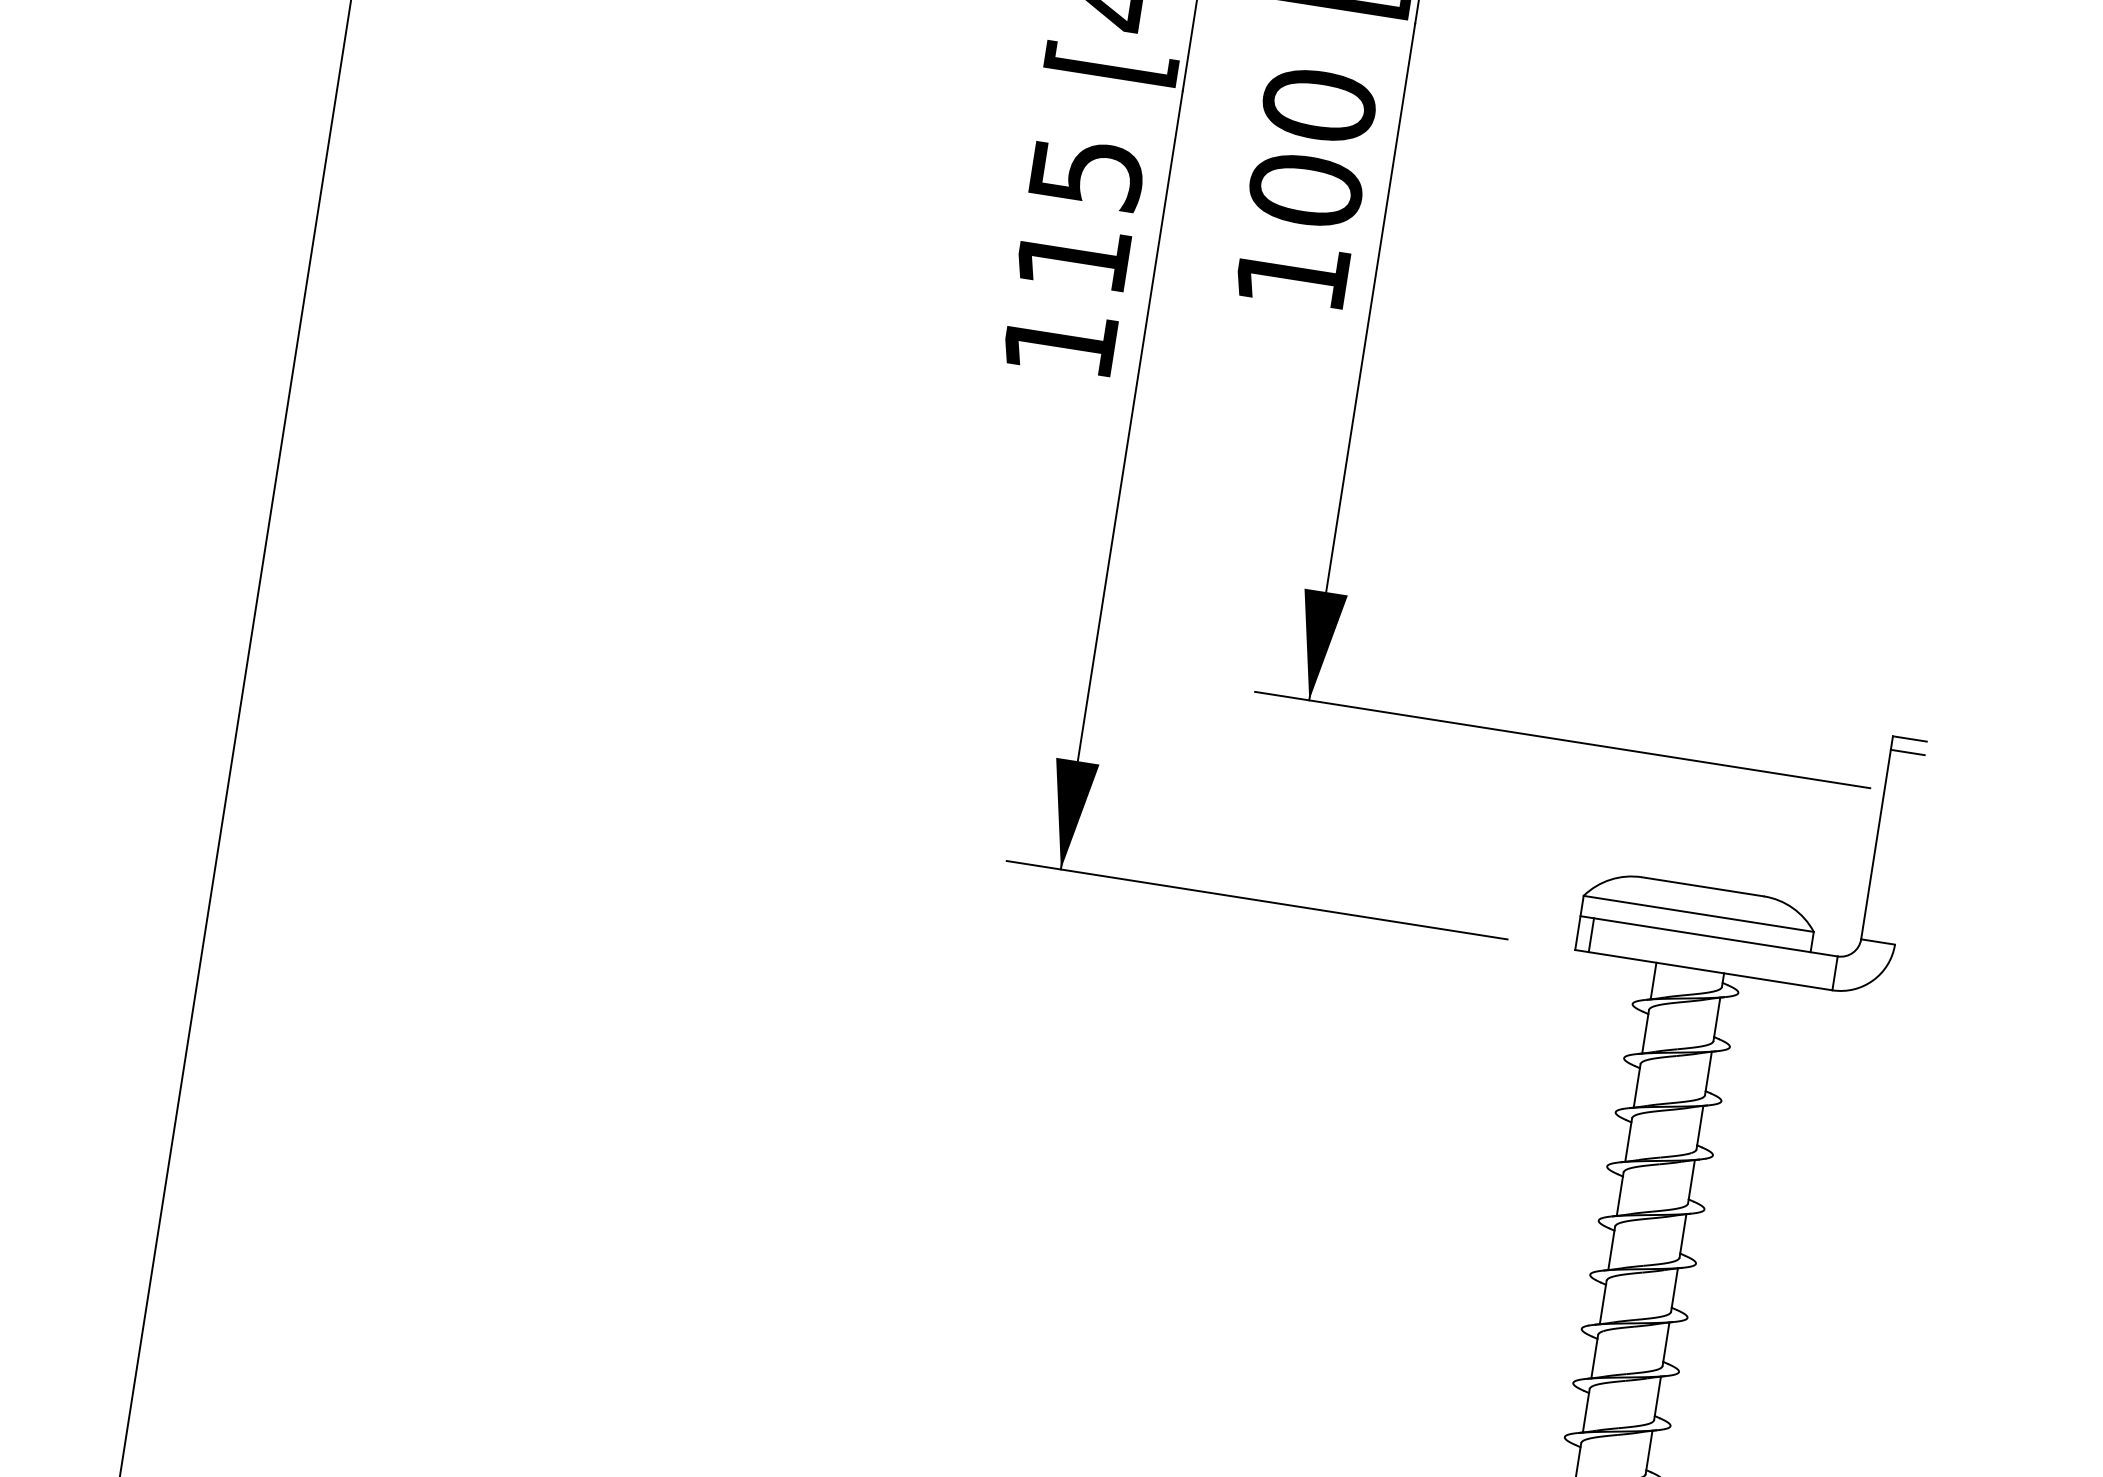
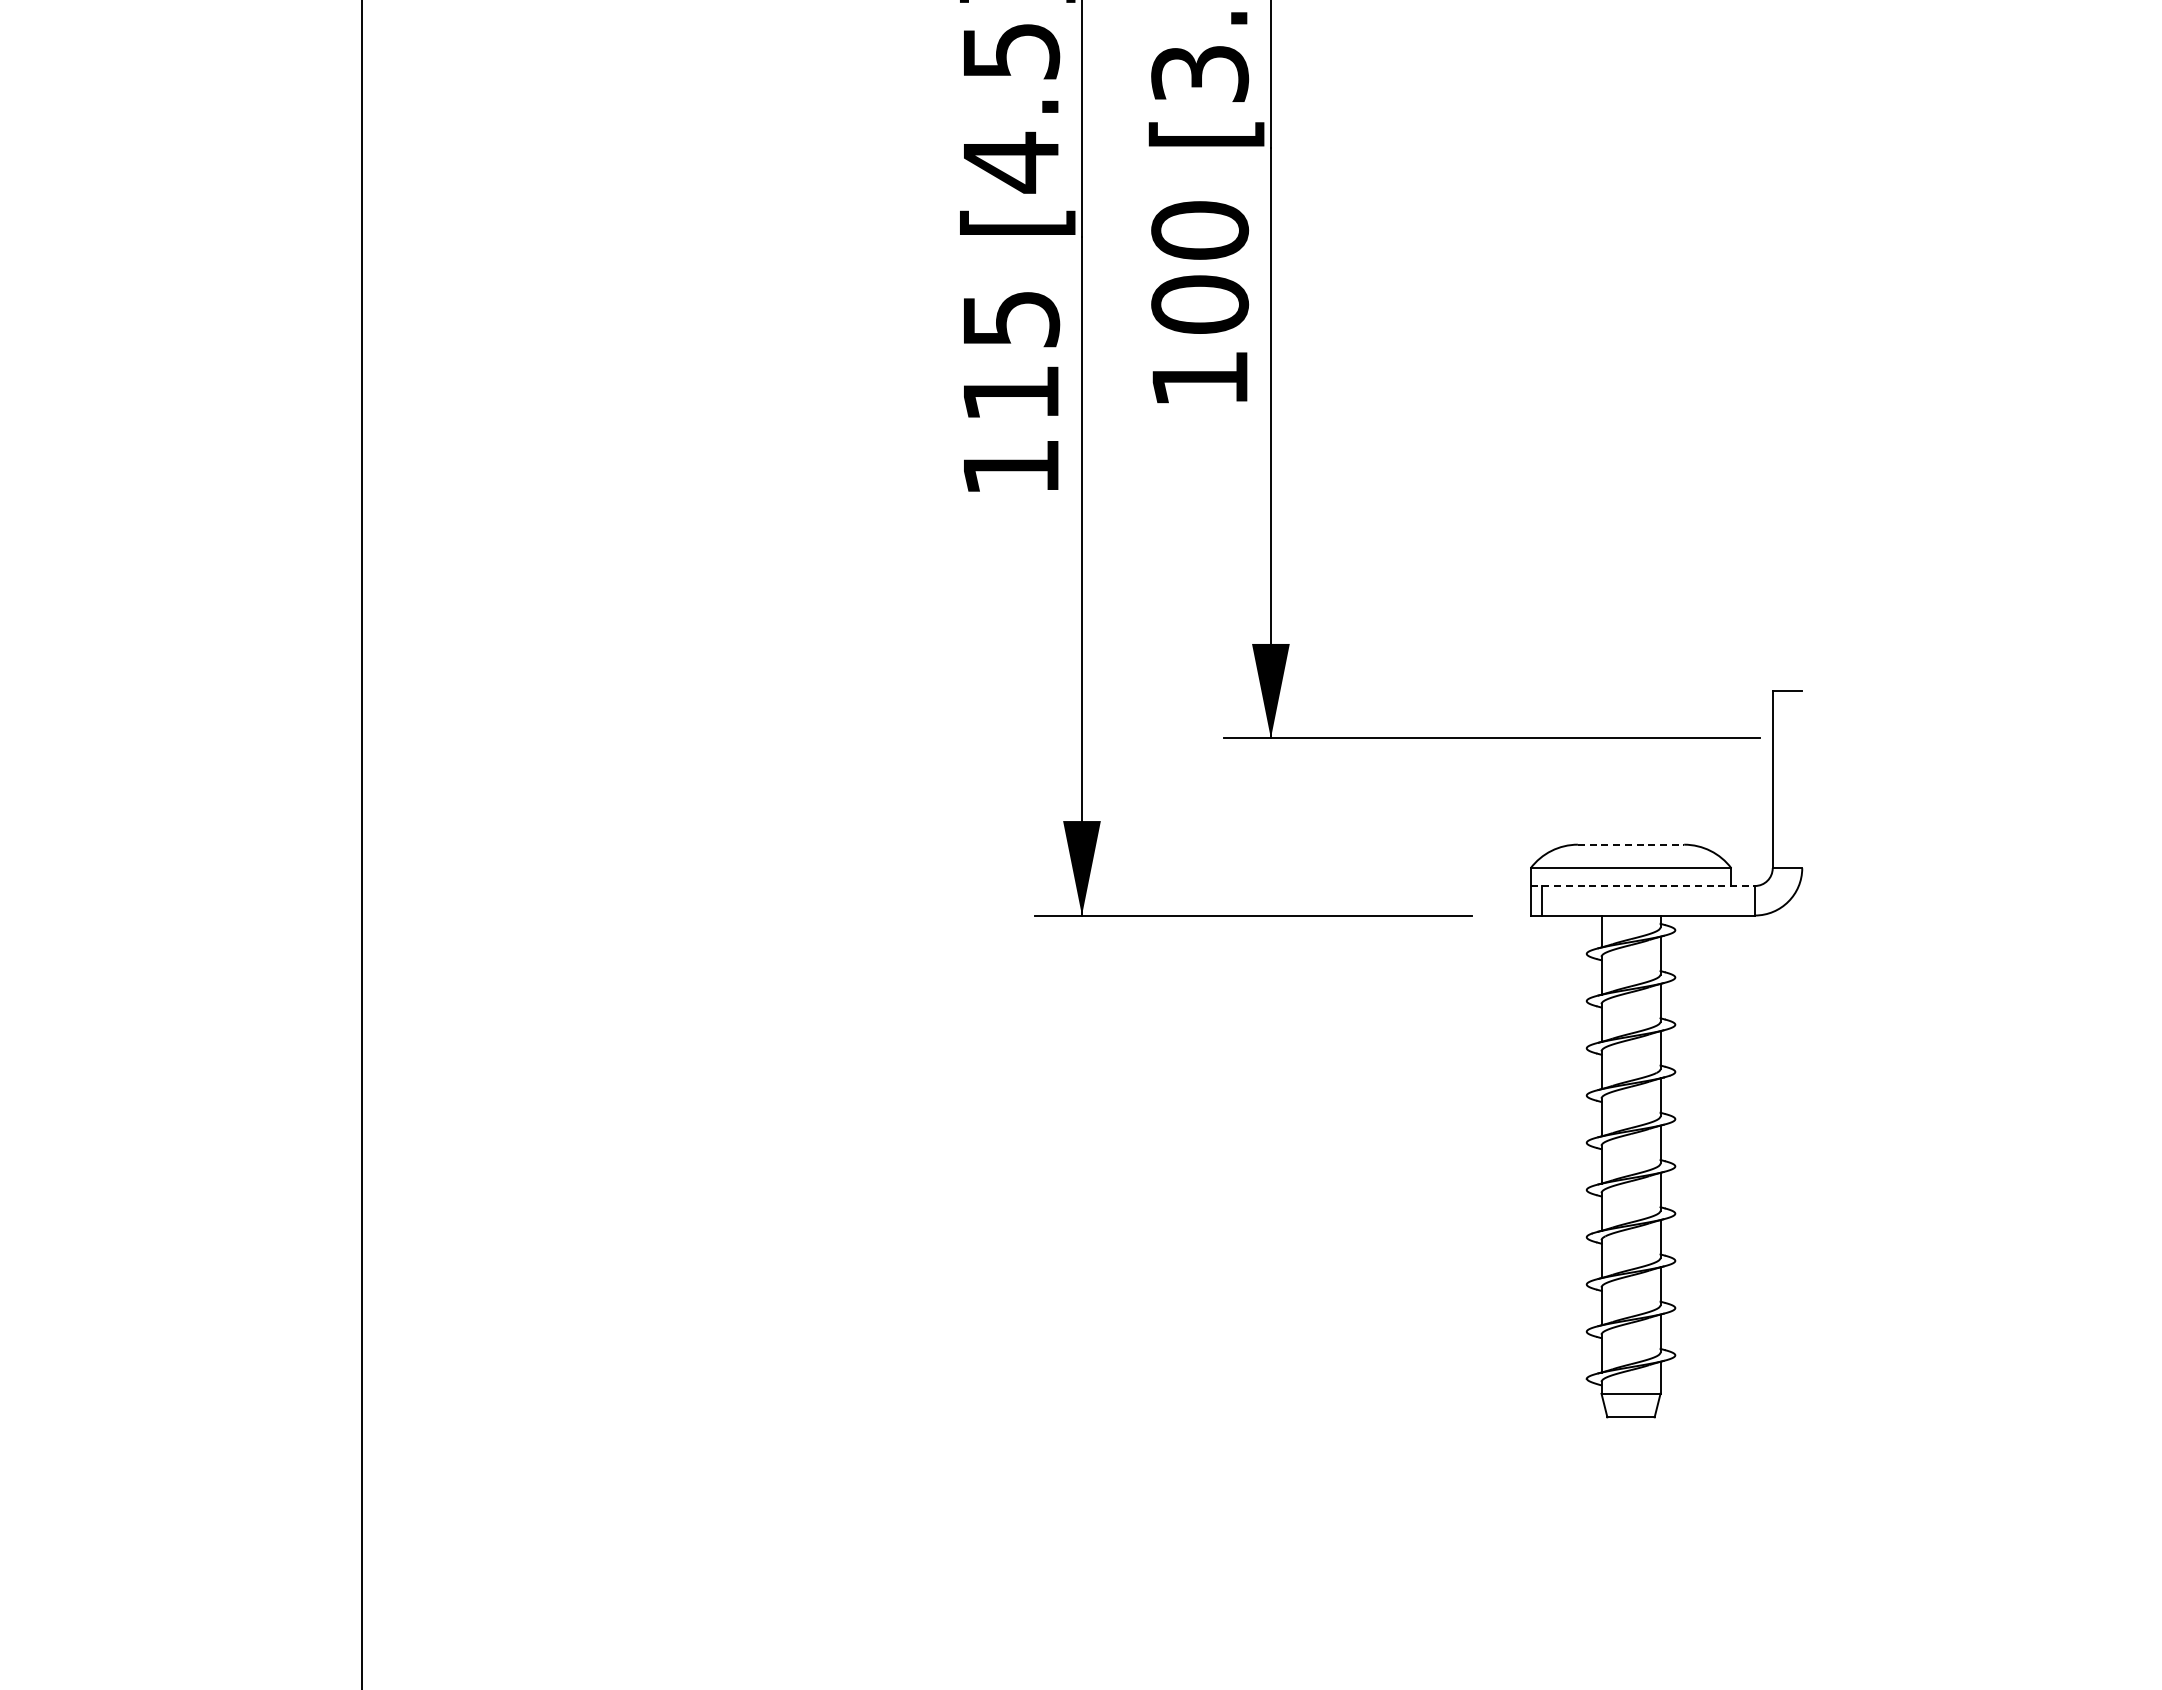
line: (1907, 751) -> (1787, 702), removed
line: (1703, 886) -> (1631, 844), solid -> dashed
line: (1709, 937) -> (1643, 886), solid -> dashed

